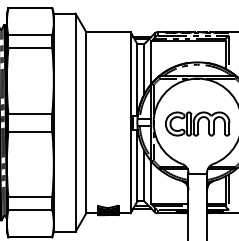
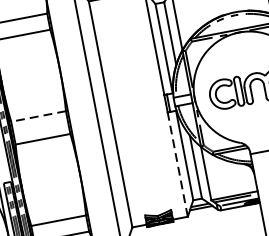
line: (30, 113) -> (38, 116), solid -> dashed
line: (130, 171) -> (177, 164), solid -> dashed

